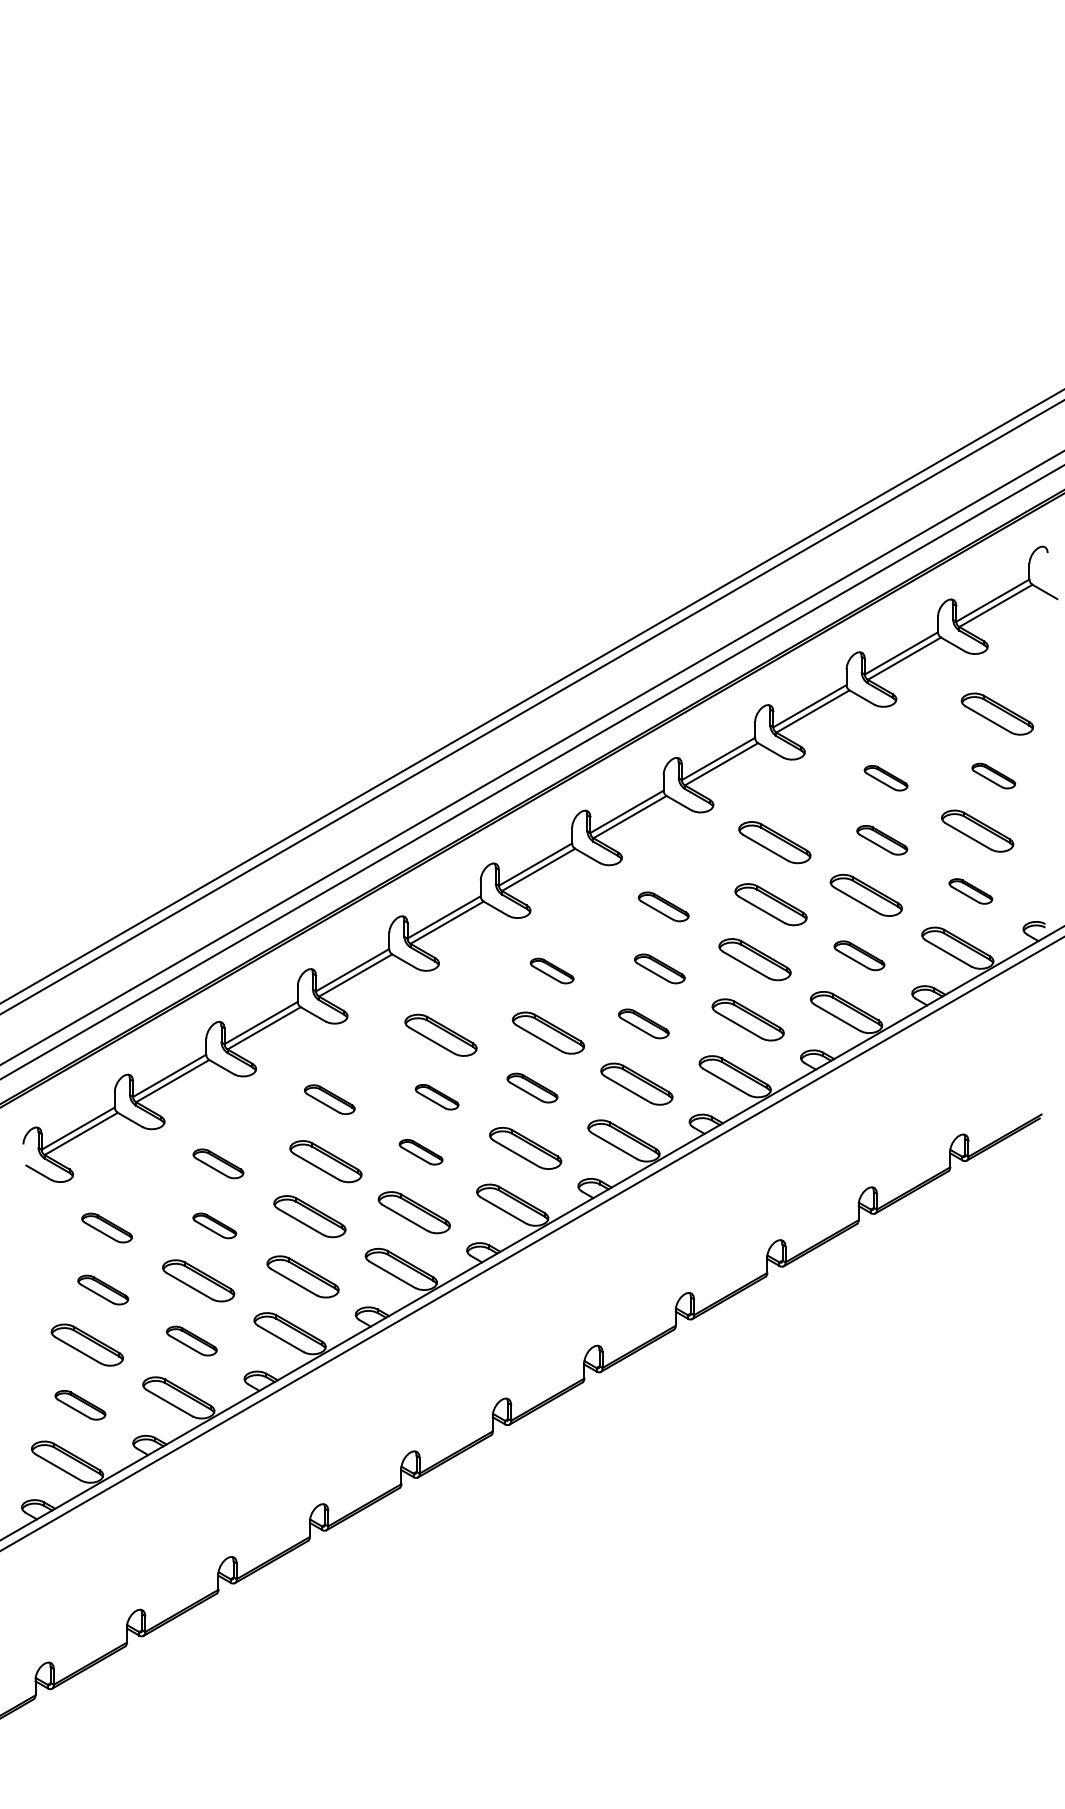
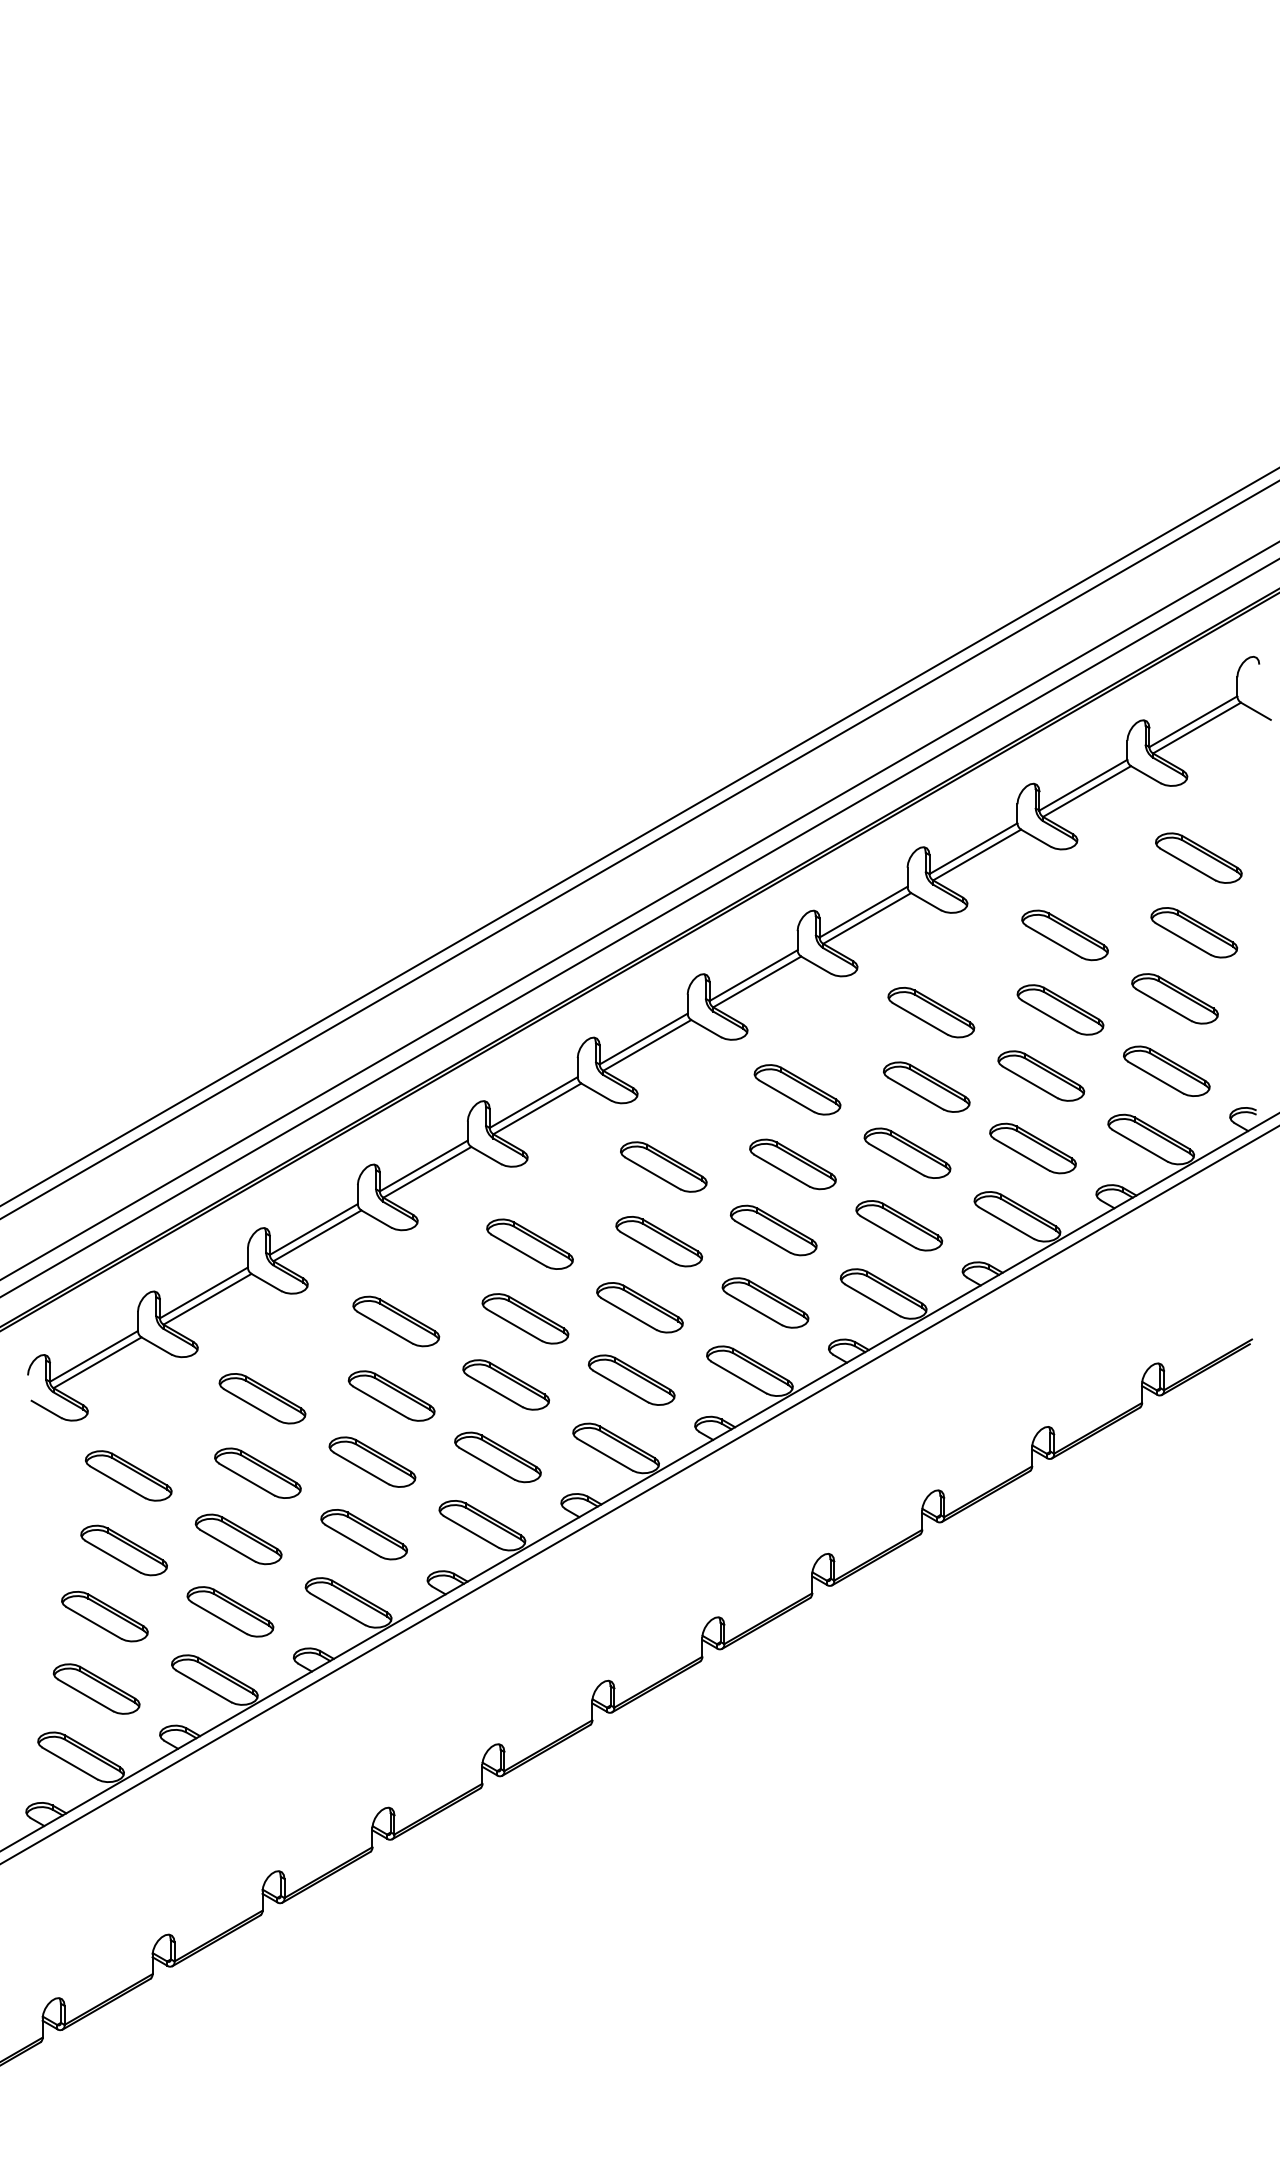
part: (993, 775) -> (1194, 931), size x1.67
part: (885, 777) -> (1064, 934), size x1.67
part: (881, 839) -> (1059, 1008), size x1.43
part: (970, 891) -> (1166, 1071), size x1.67
part: (663, 906) -> (797, 1089), size x1.43
part: (859, 955) -> (1033, 1148), size x1.43
part: (659, 968) -> (792, 1163), size x1.43
part: (551, 970) -> (662, 1166), size x1.67
part: (643, 1023) -> (773, 1230), size x1.43
part: (532, 1087) -> (640, 1306), size x1.43
part: (436, 1096) -> (524, 1317), size x1.67
part: (329, 1099) -> (395, 1321), size x1.43
part: (420, 1151) -> (505, 1383), size x1.67
part: (218, 1163) -> (262, 1398), size x1.43
part: (214, 1225) -> (257, 1472), size x1.67
part: (106, 1227) -> (127, 1475), size x1.43
part: (102, 1289) -> (123, 1549), size x1.43
part: (191, 1340) -> (230, 1611), size x1.43
part: (80, 1404) -> (96, 1687), size x1.43

